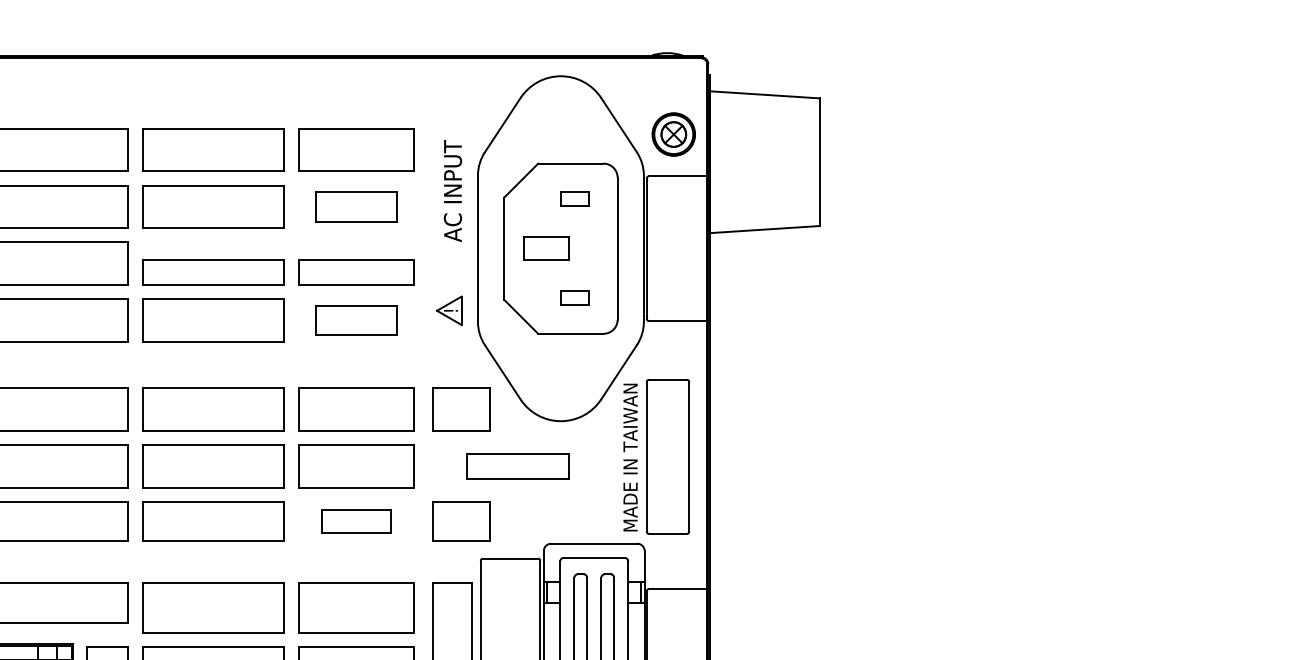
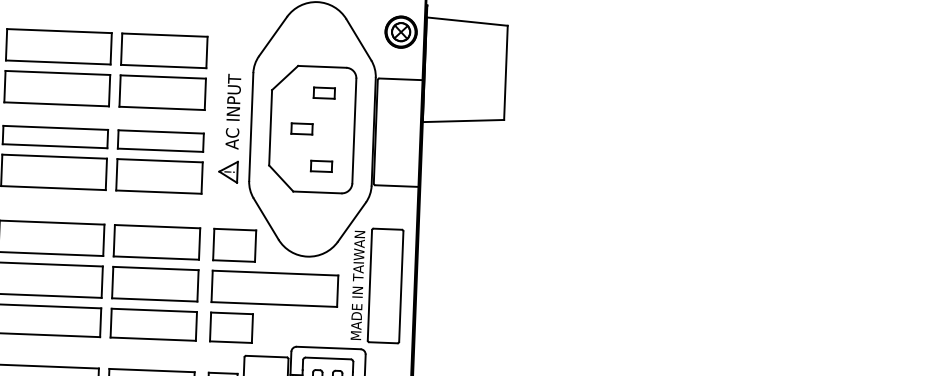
part: (673, 134) -> (400, 32), moved
text: (452, 190) -> (233, 111), moved
part: (356, 206) -> (162, 92), size x1.43
part: (546, 248) -> (301, 128), size x0.62
part: (356, 320) -> (159, 176), size x1.43
part: (517, 466) -> (274, 288), size x1.67
part: (356, 521) -> (153, 324), size x1.67

